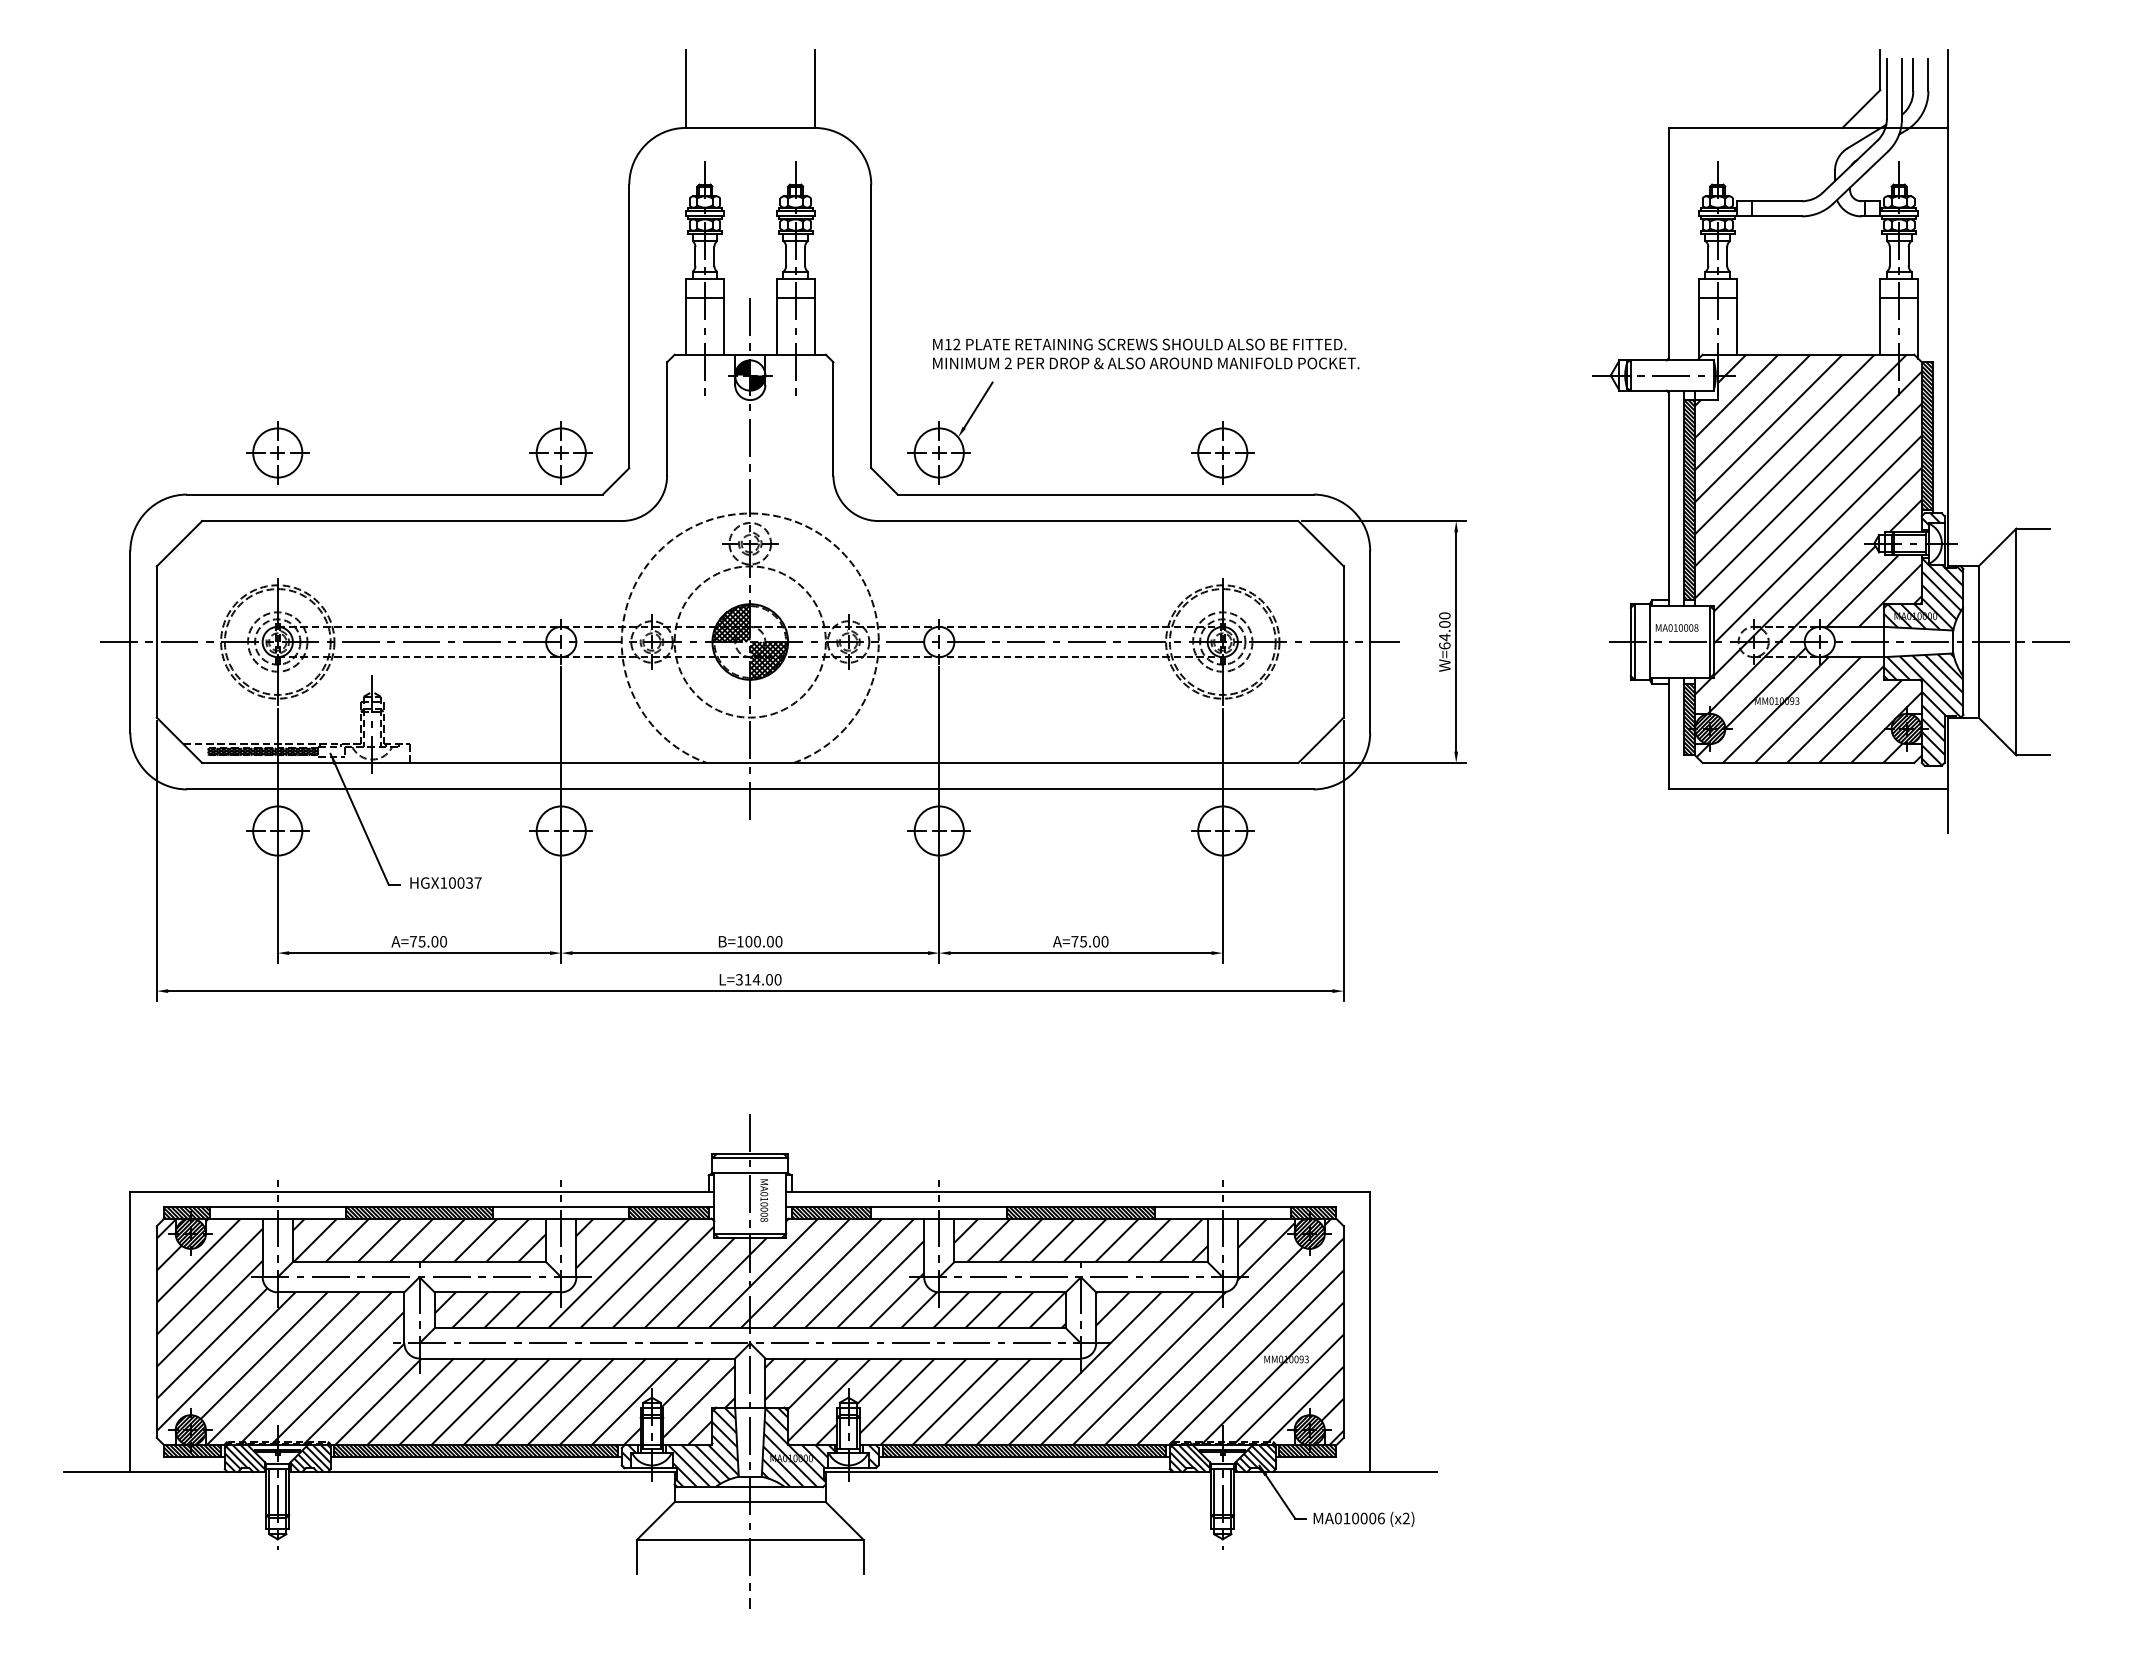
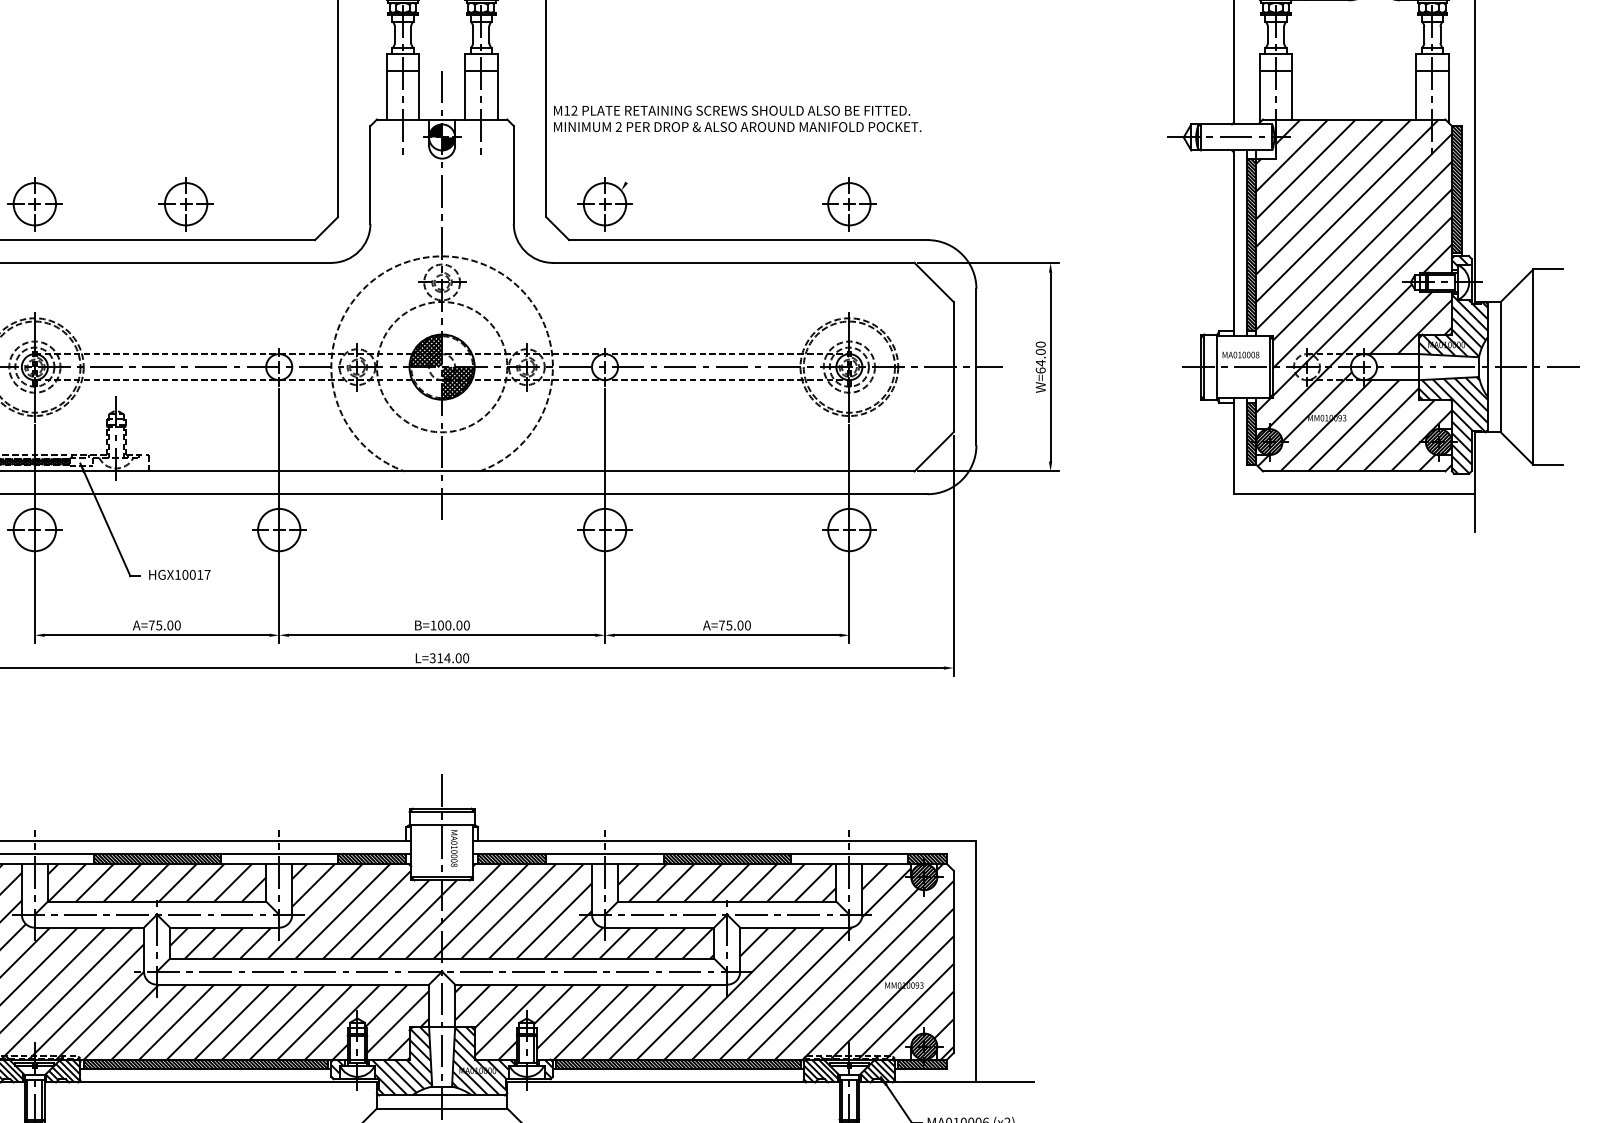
text: (1146, 353) -> (737, 118), moved
line: (978, 404) -> (638, 162), removed
part: (560, 452) -> (185, 203), moved
text: (469, 882) -> (200, 574), HGX10037 -> HGX10017

